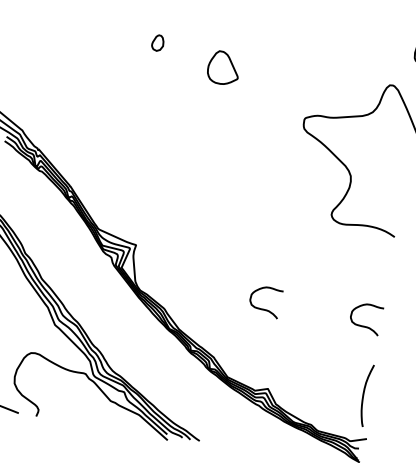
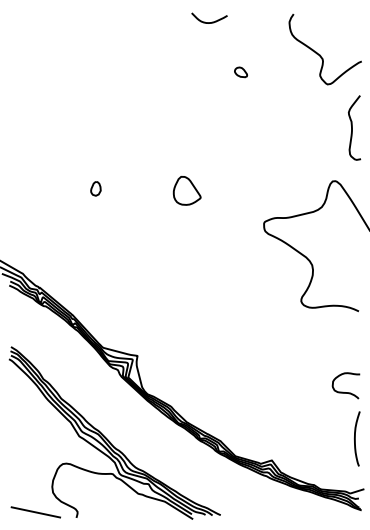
part: (157, 42) -> (95, 188), moved
curve: (261, 307) -> (254, 391), removed
curve: (364, 394) -> (355, 438), moved

